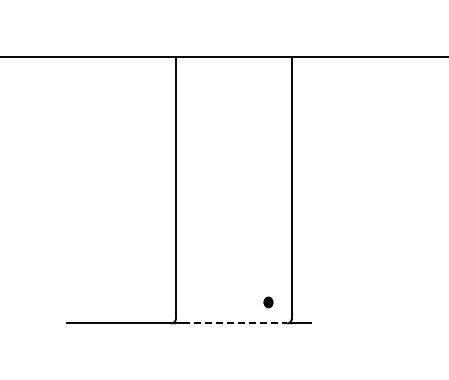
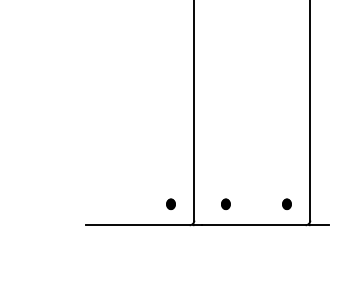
part: (152, 302) -> (170, 204), added
part: (207, 302) -> (225, 204), added
line: (235, 323) -> (253, 225), dashed -> solid

